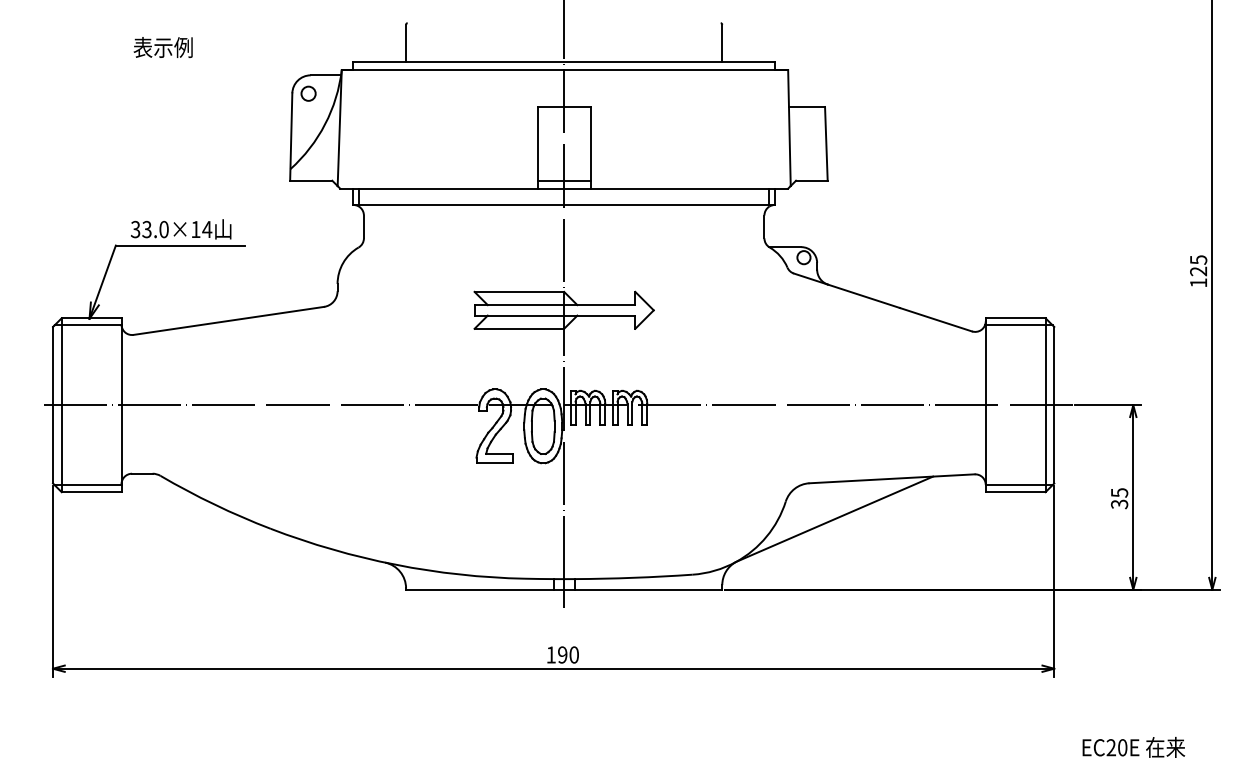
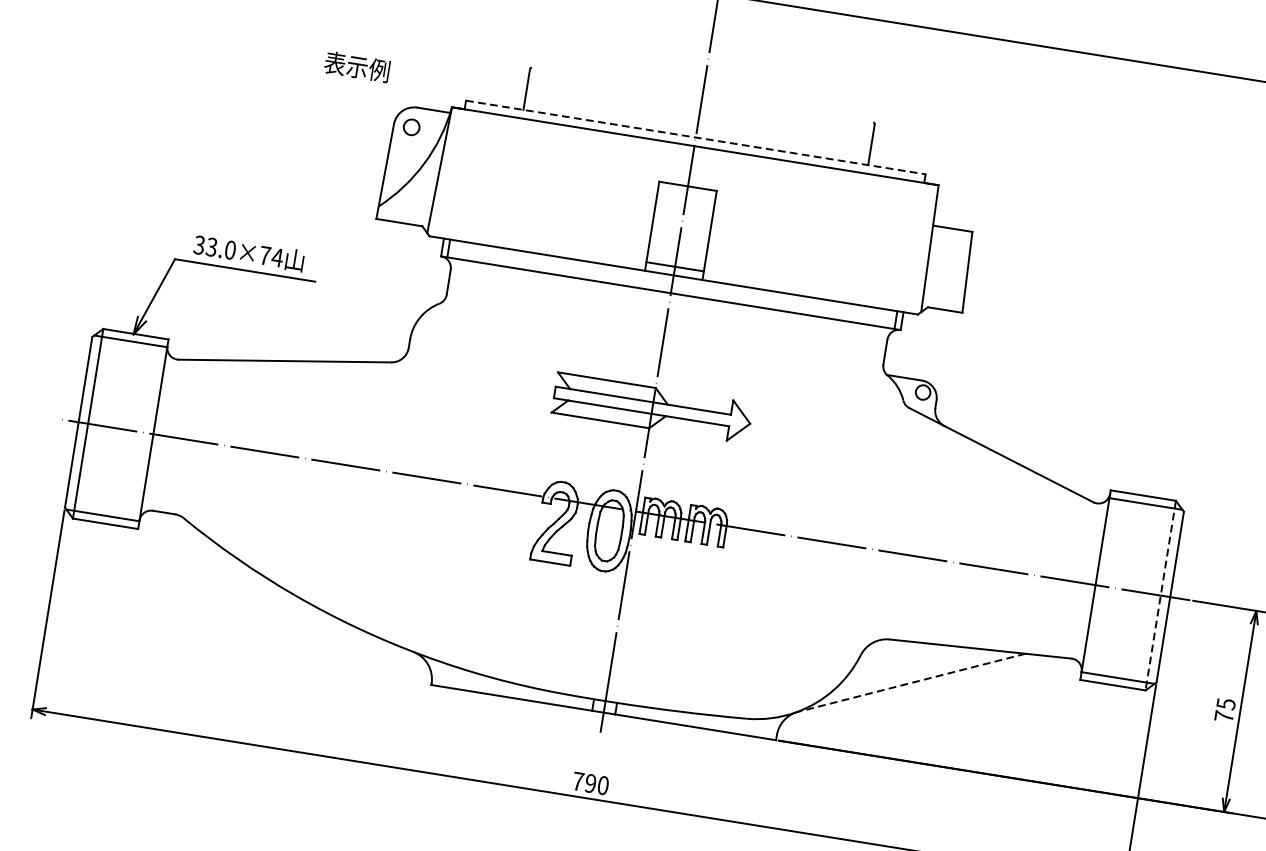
text: (162, 47) -> (356, 66), moved
line: (564, 62) -> (696, 137), solid -> dashed
text: (195, 229) -> (264, 255), 33.0×14 -> 33.0×74
line: (1045, 405) -> (1160, 595), solid -> dashed
text: (1119, 504) -> (1224, 716), 35 -> 75
line: (834, 519) -> (910, 683), solid -> dashed
text: (550, 654) -> (577, 780), 190 -> 790

